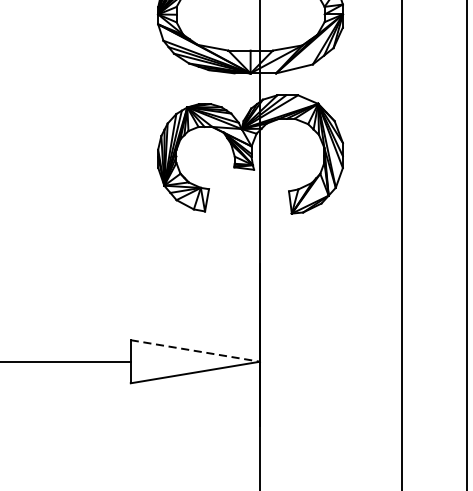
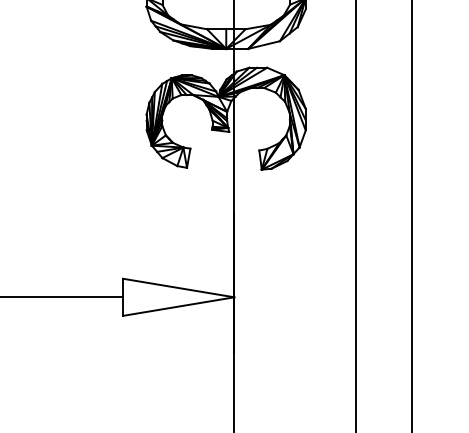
line: (196, 351) -> (179, 288), dashed -> solid

